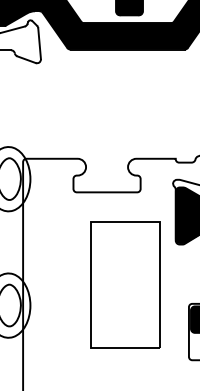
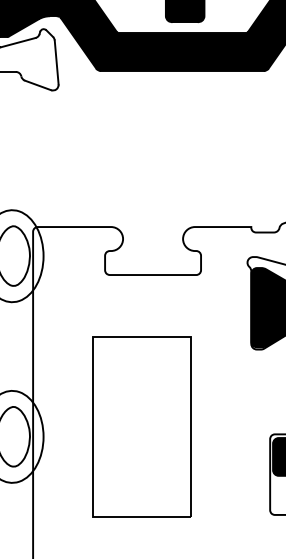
part: (125, 284) -> (142, 426), moved

